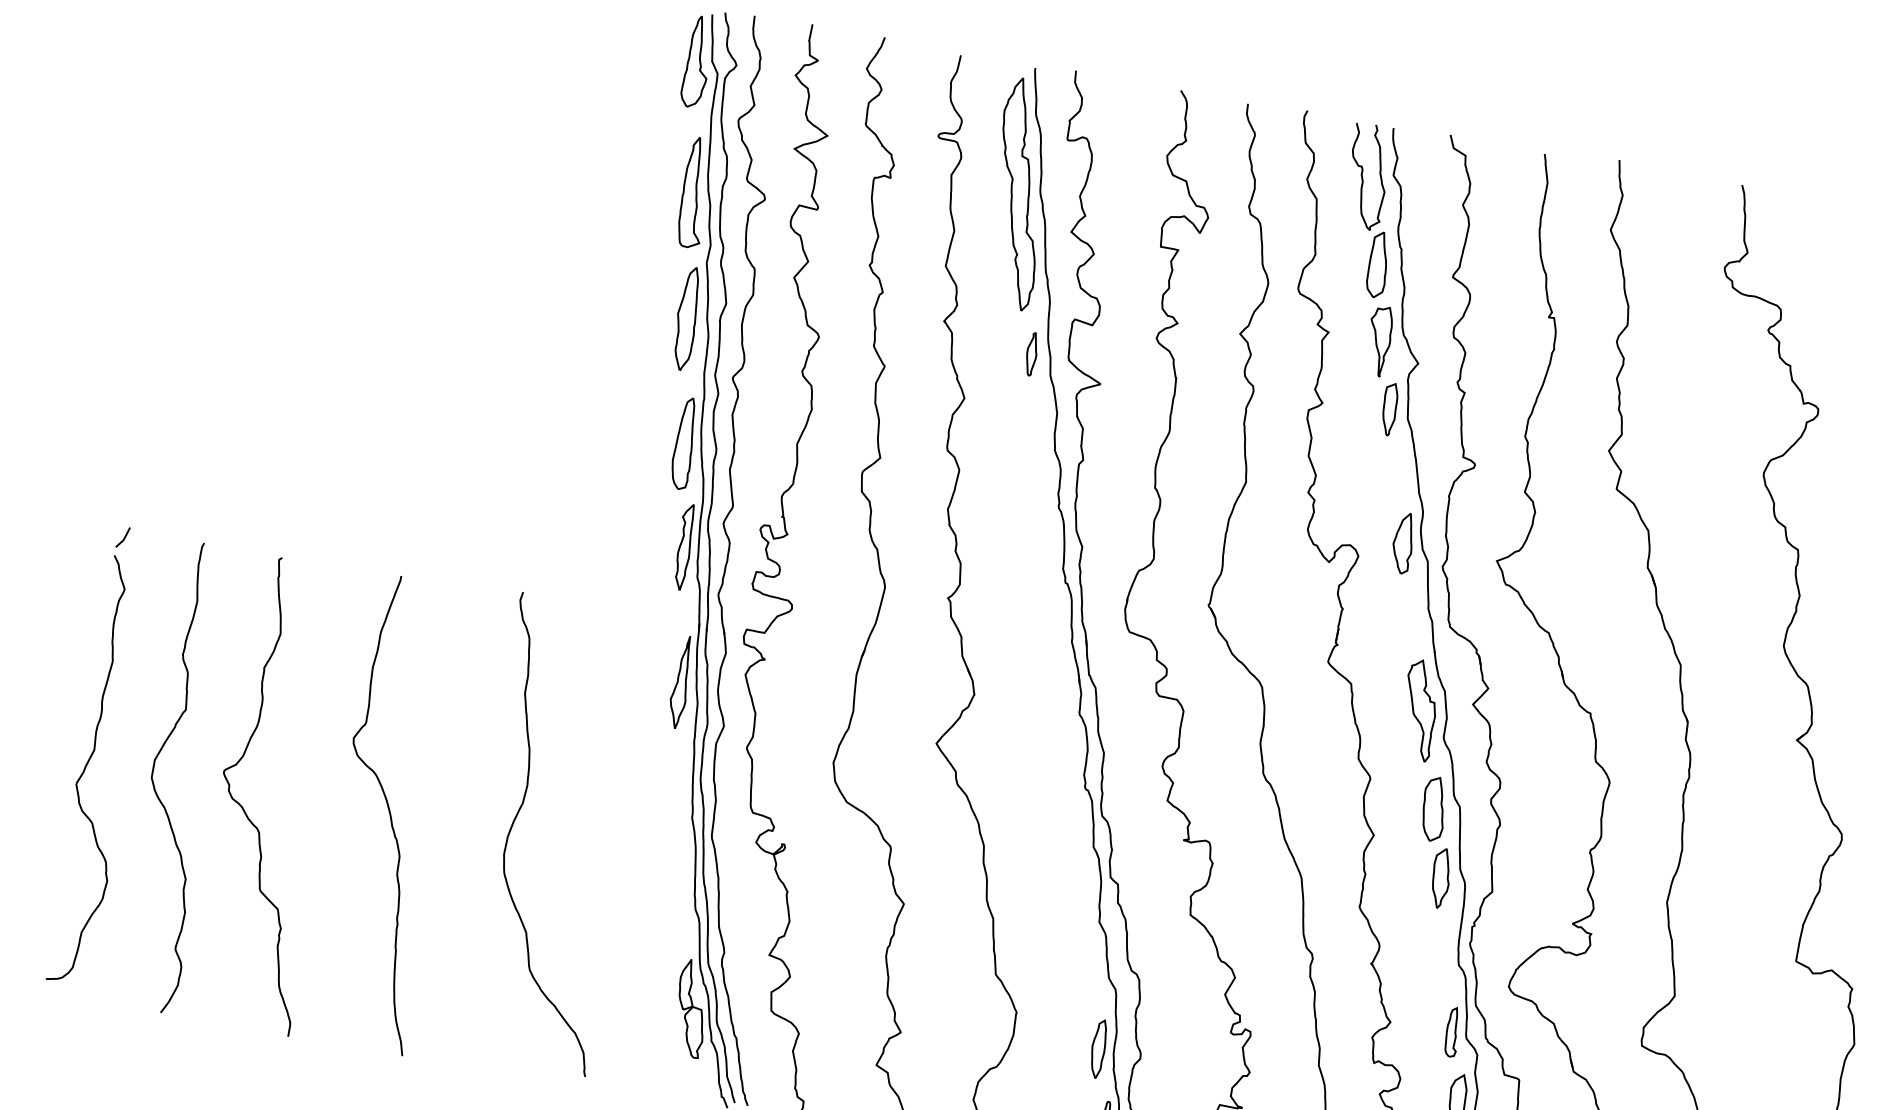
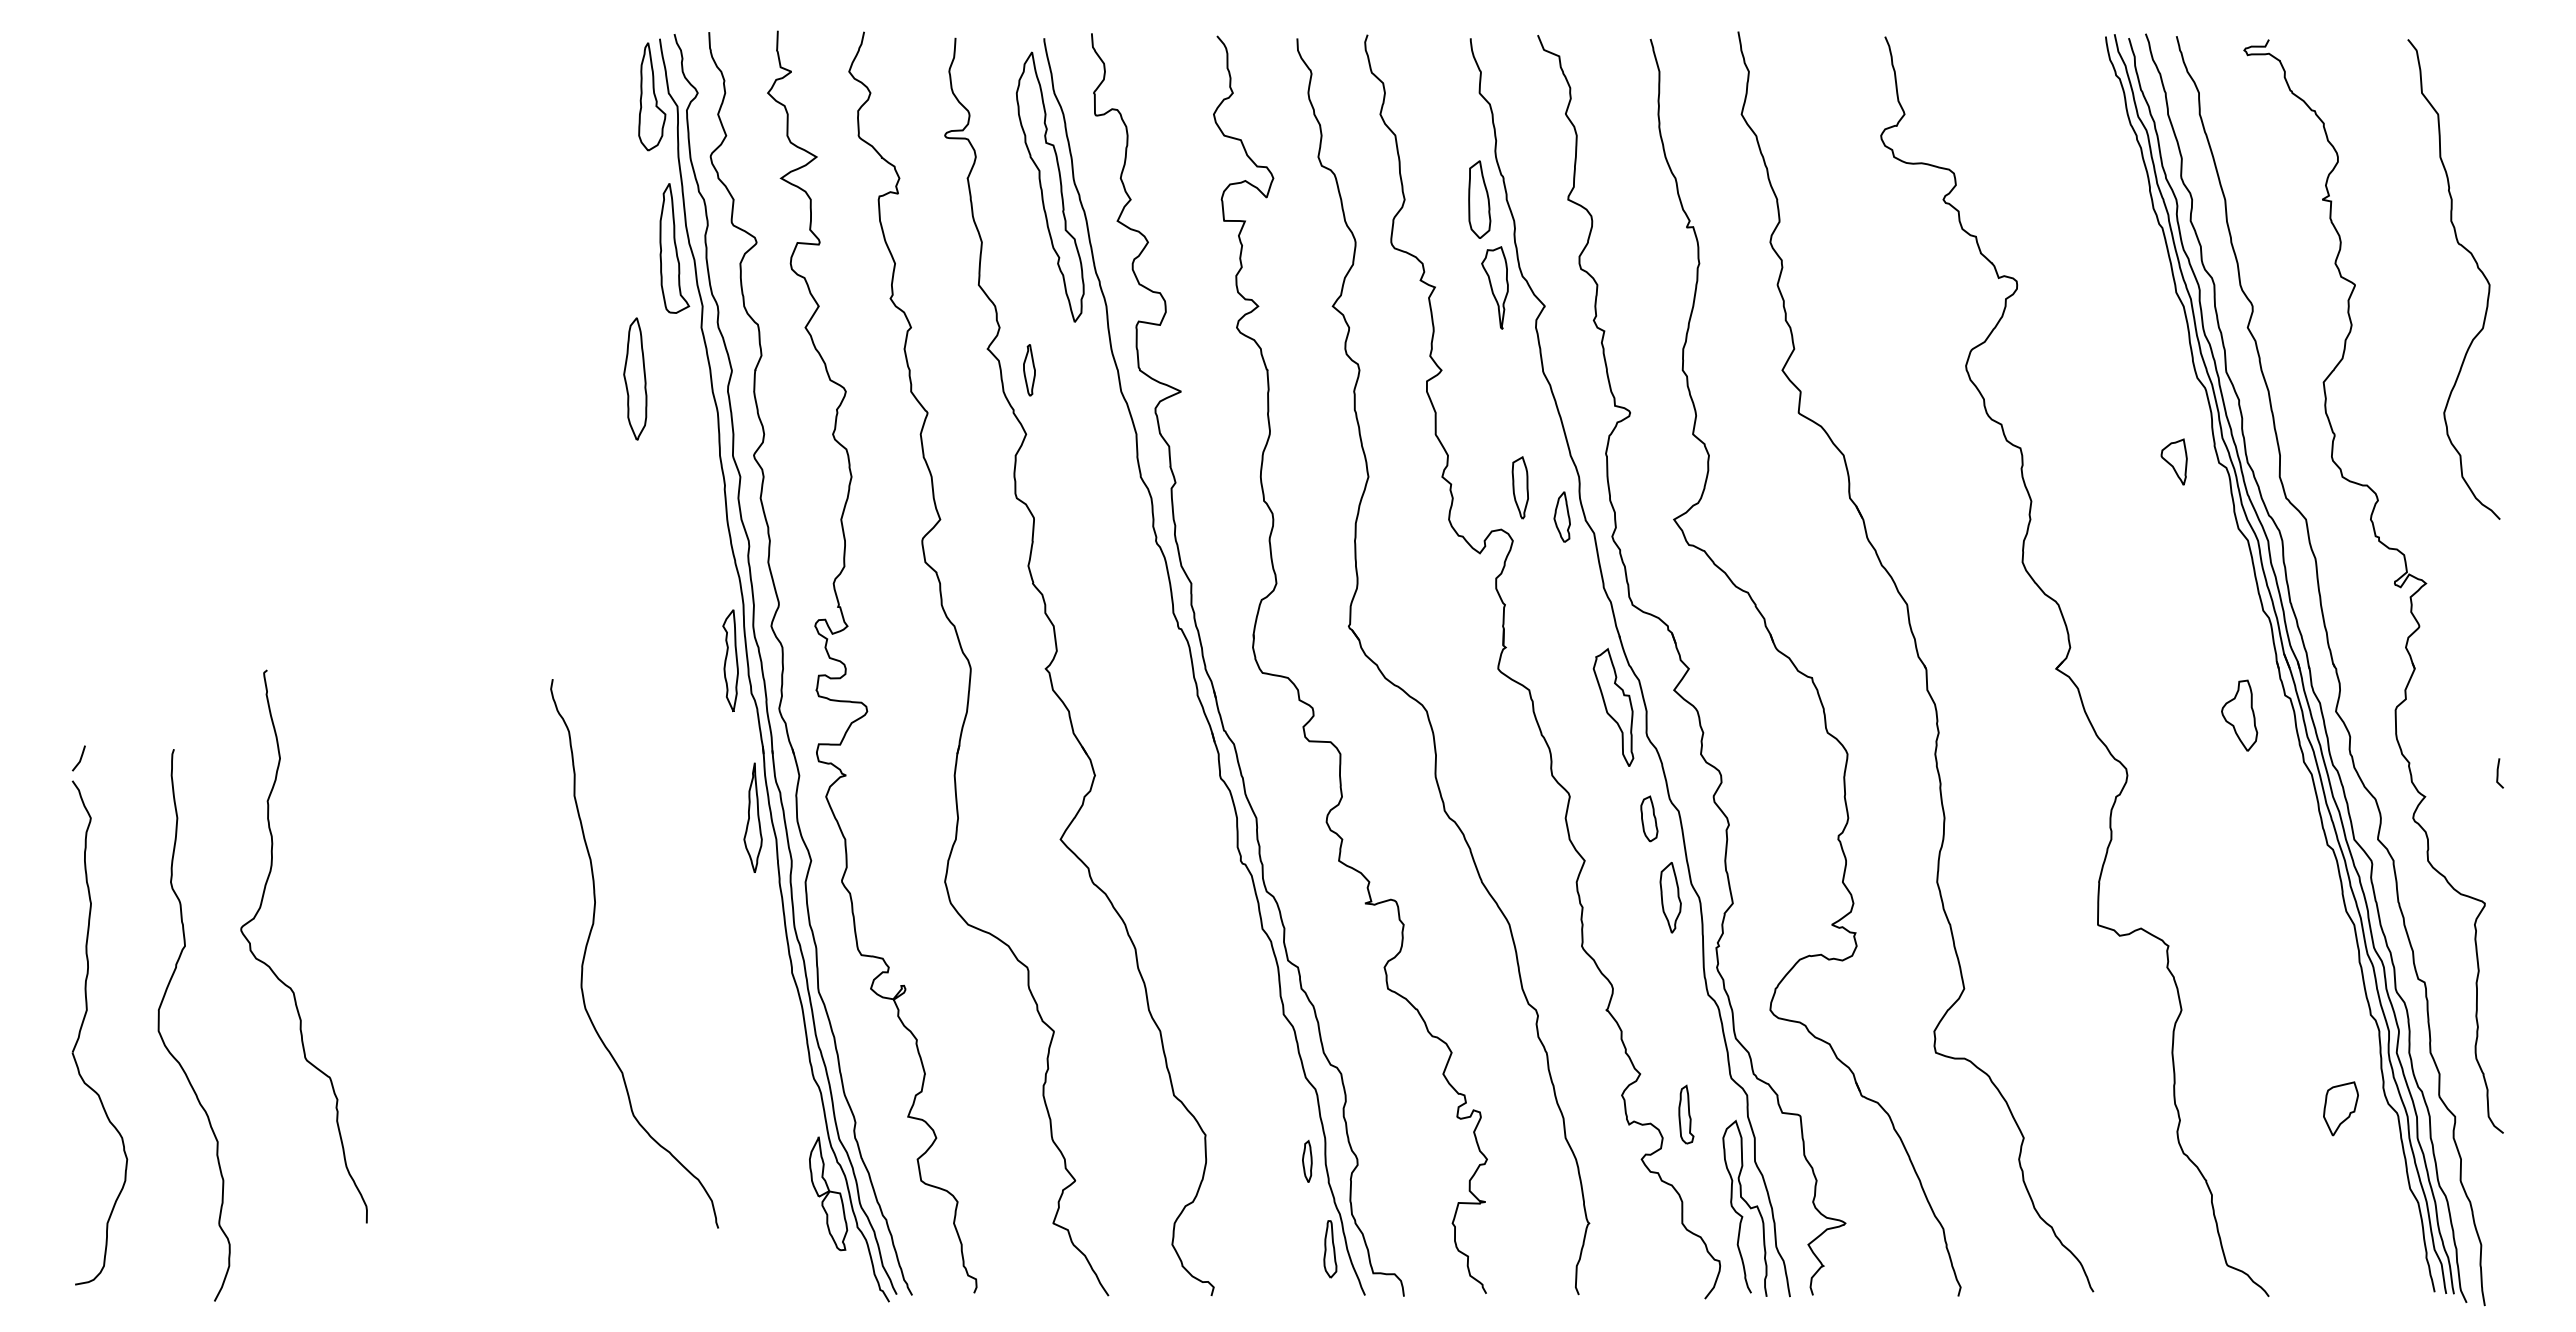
curve: (1362, 176) -> (1444, 100), removed
part: (687, 318) -> (635, 378), moved
part: (1031, 354) -> (1029, 370), moved
part: (1388, 409) -> (1519, 487), moved
part: (684, 443) -> (710, 540), removed
part: (1403, 542) -> (1562, 516), size x0.7
part: (1434, 808) -> (1649, 818), size x0.6
curve: (245, 811) -> (273, 970), moved
curve: (390, 813) -> (442, 1026), removed
curve: (516, 819) -> (588, 943), moved
part: (1452, 1032) -> (1686, 1114), moved
part: (1098, 1048) -> (1307, 1161), size x0.6

